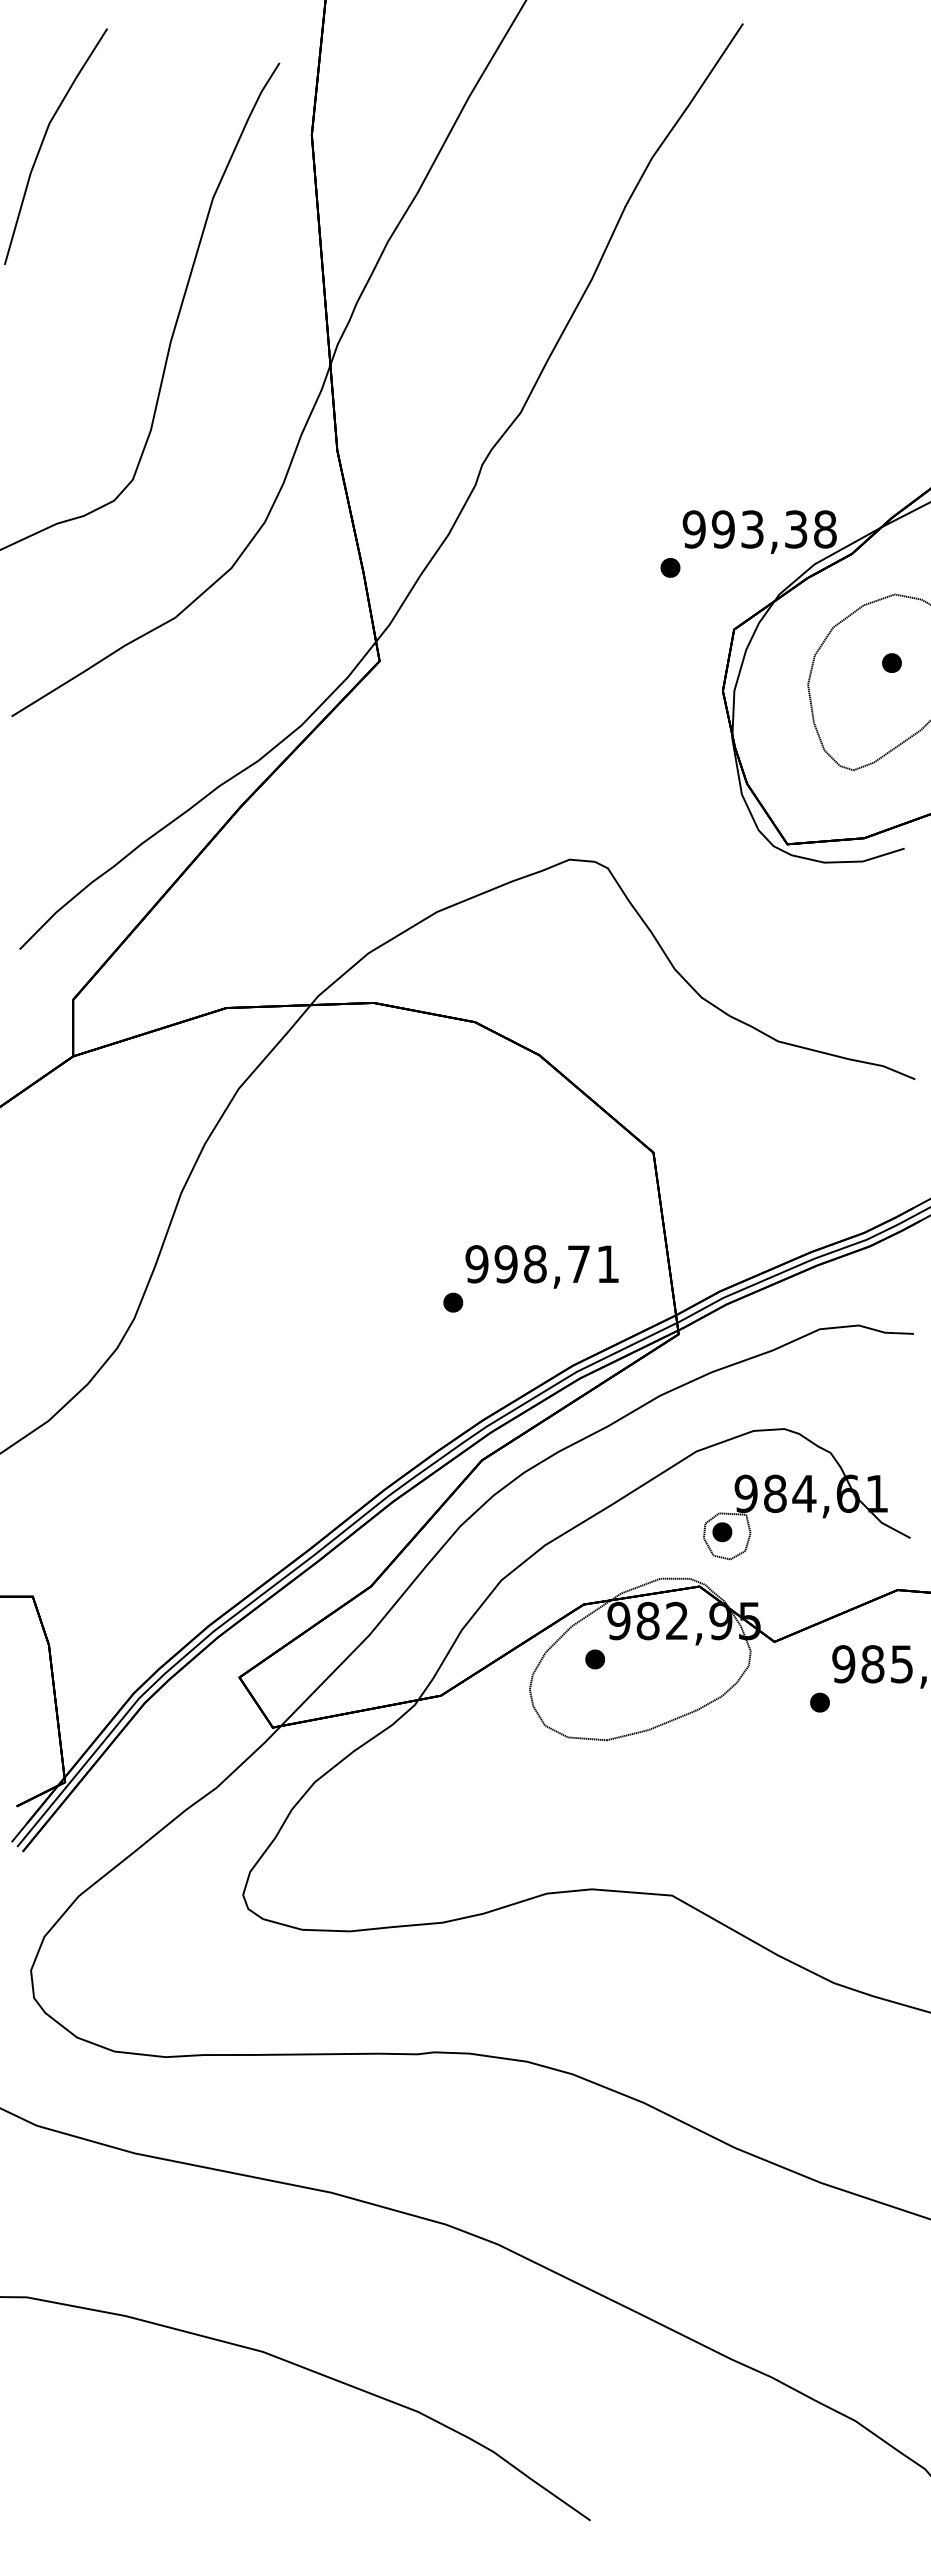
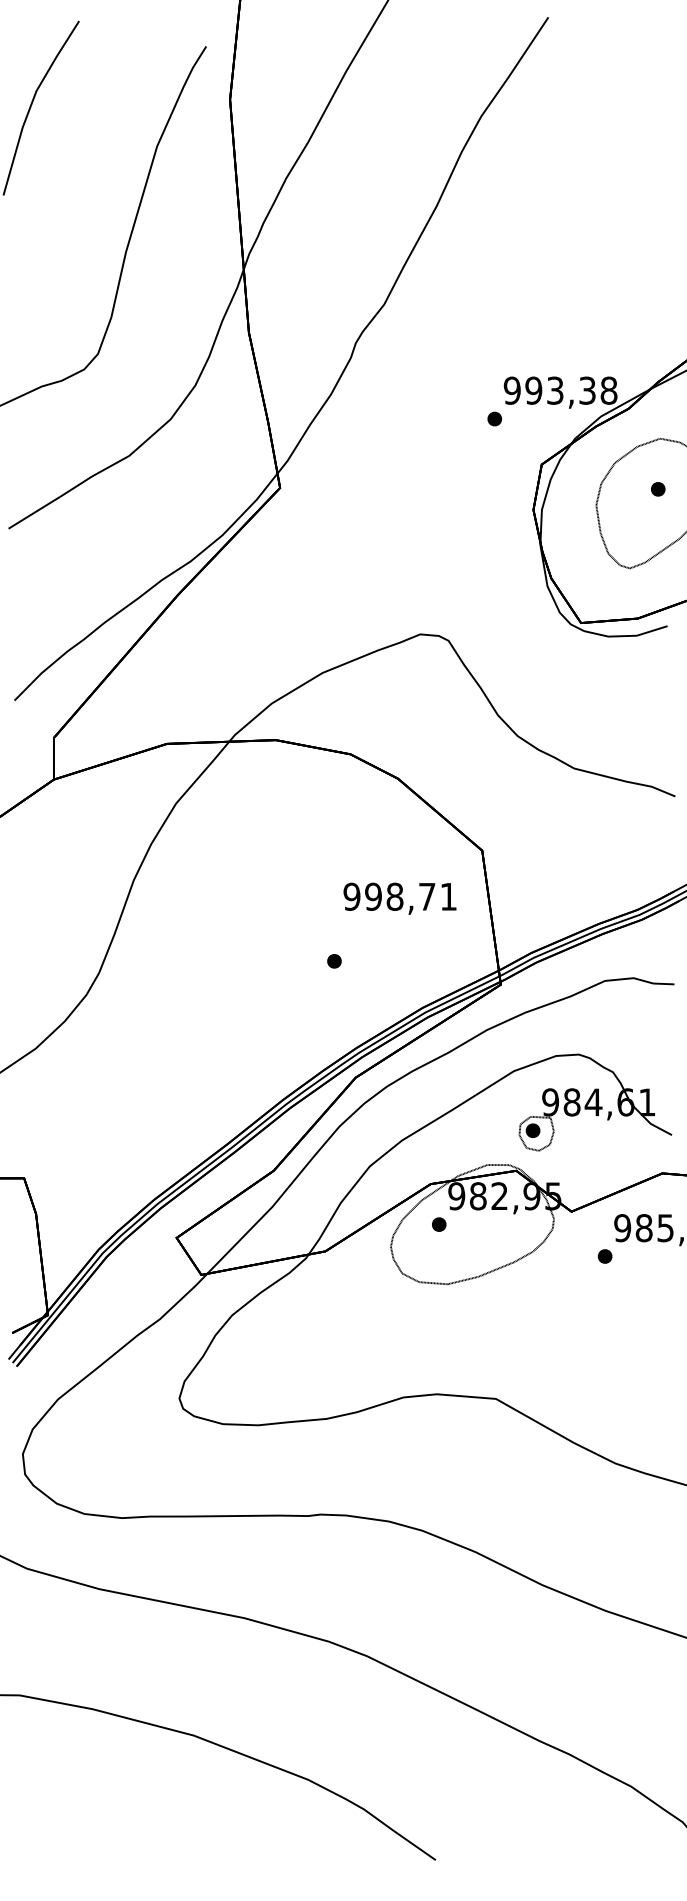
text: (541, 1266) -> (399, 898), moved

